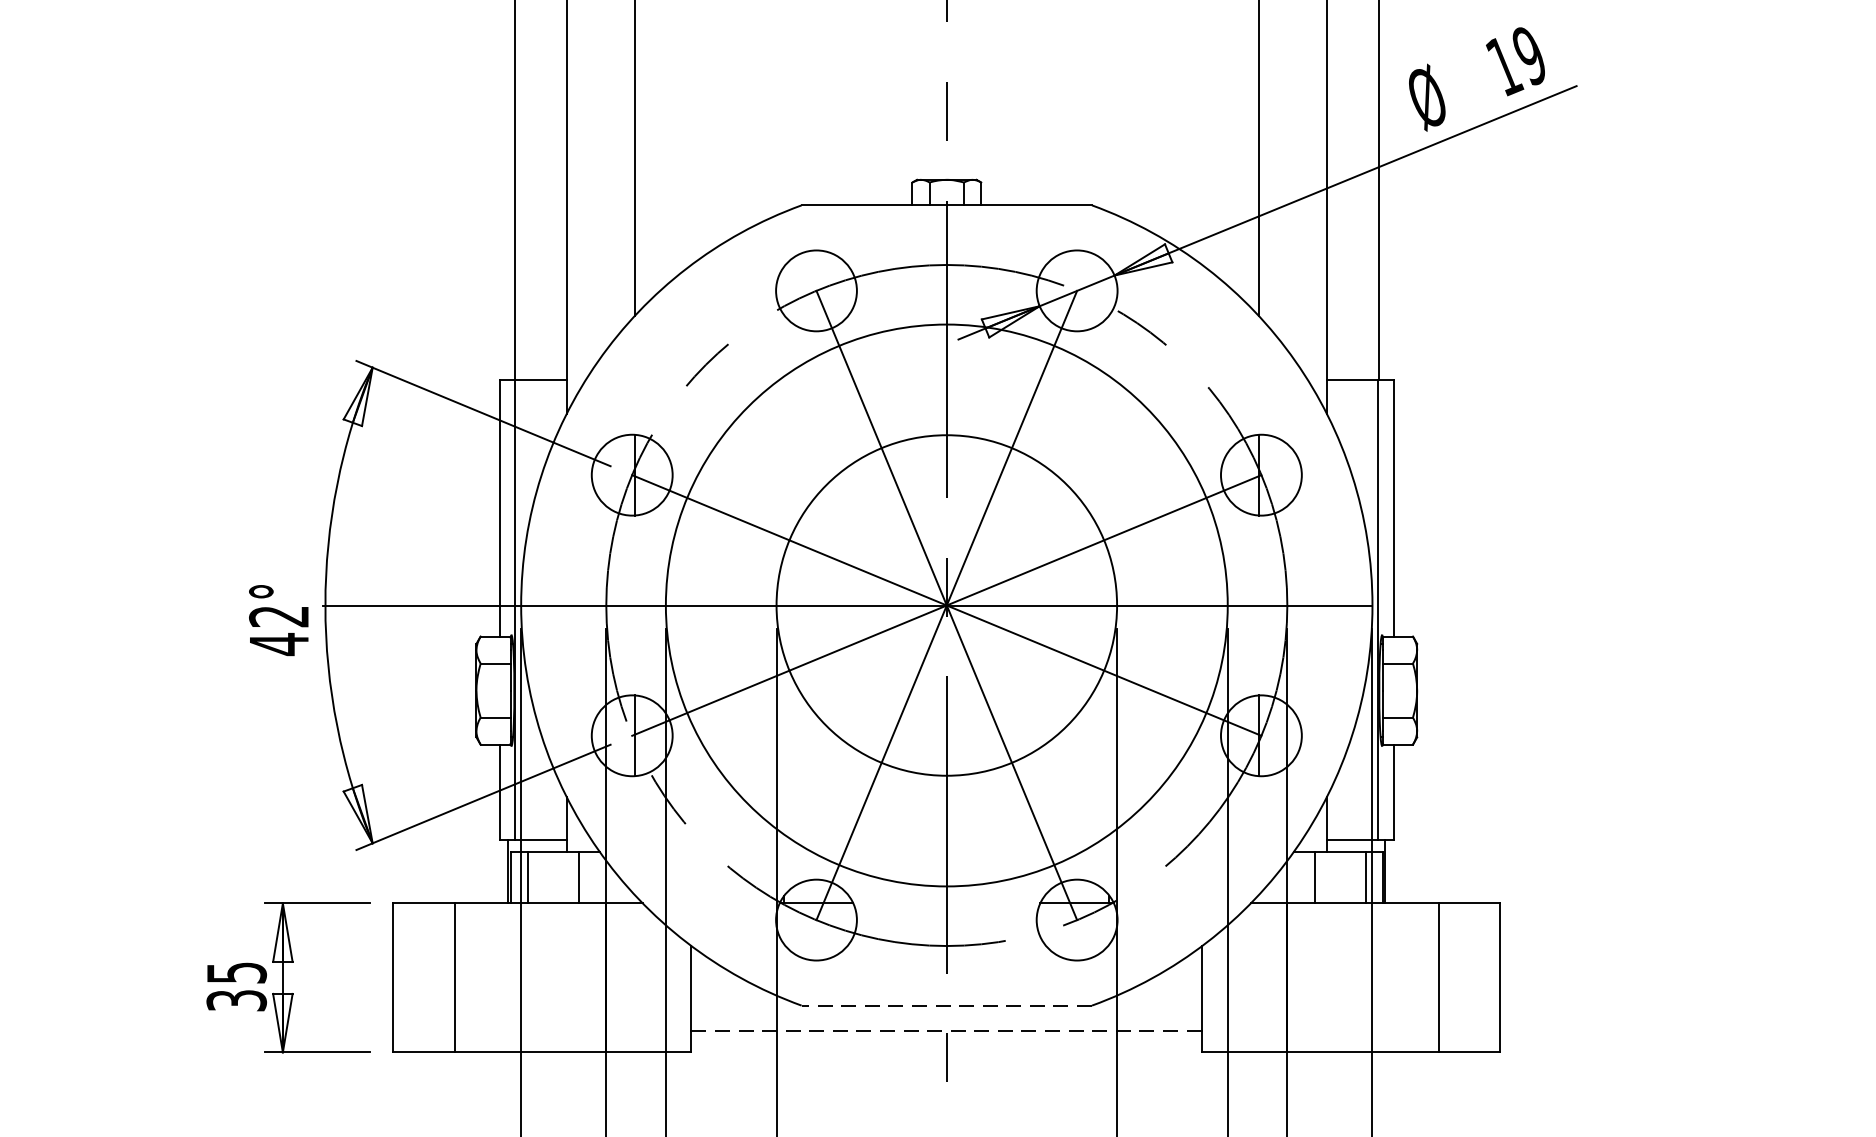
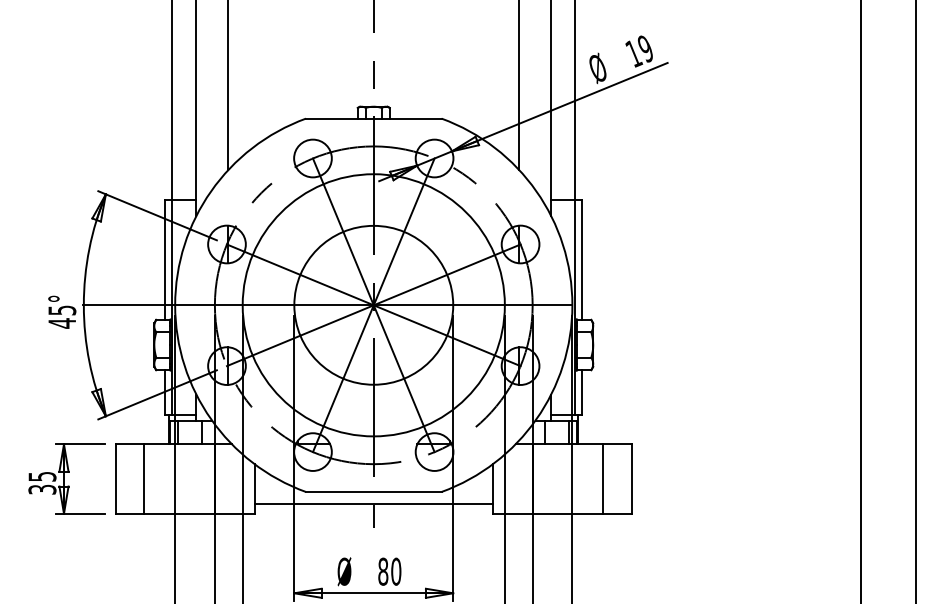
text: (279, 616) -> (62, 310), 42° -> 45°
line: (946, 1006) -> (373, 492), dashed -> solid
line: (948, 1030) -> (374, 503), dashed -> solid

